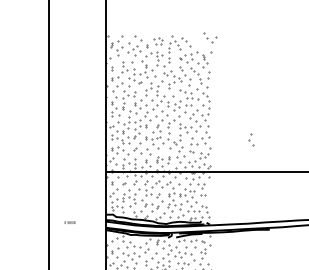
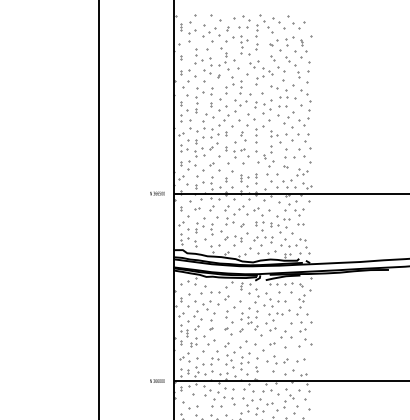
part: (210, 37) -> (296, 22), moved
part: (157, 40) -> (241, 21), size x1.43
part: (251, 140) -> (364, 152), removed
text: (70, 222) -> (157, 193), moved

